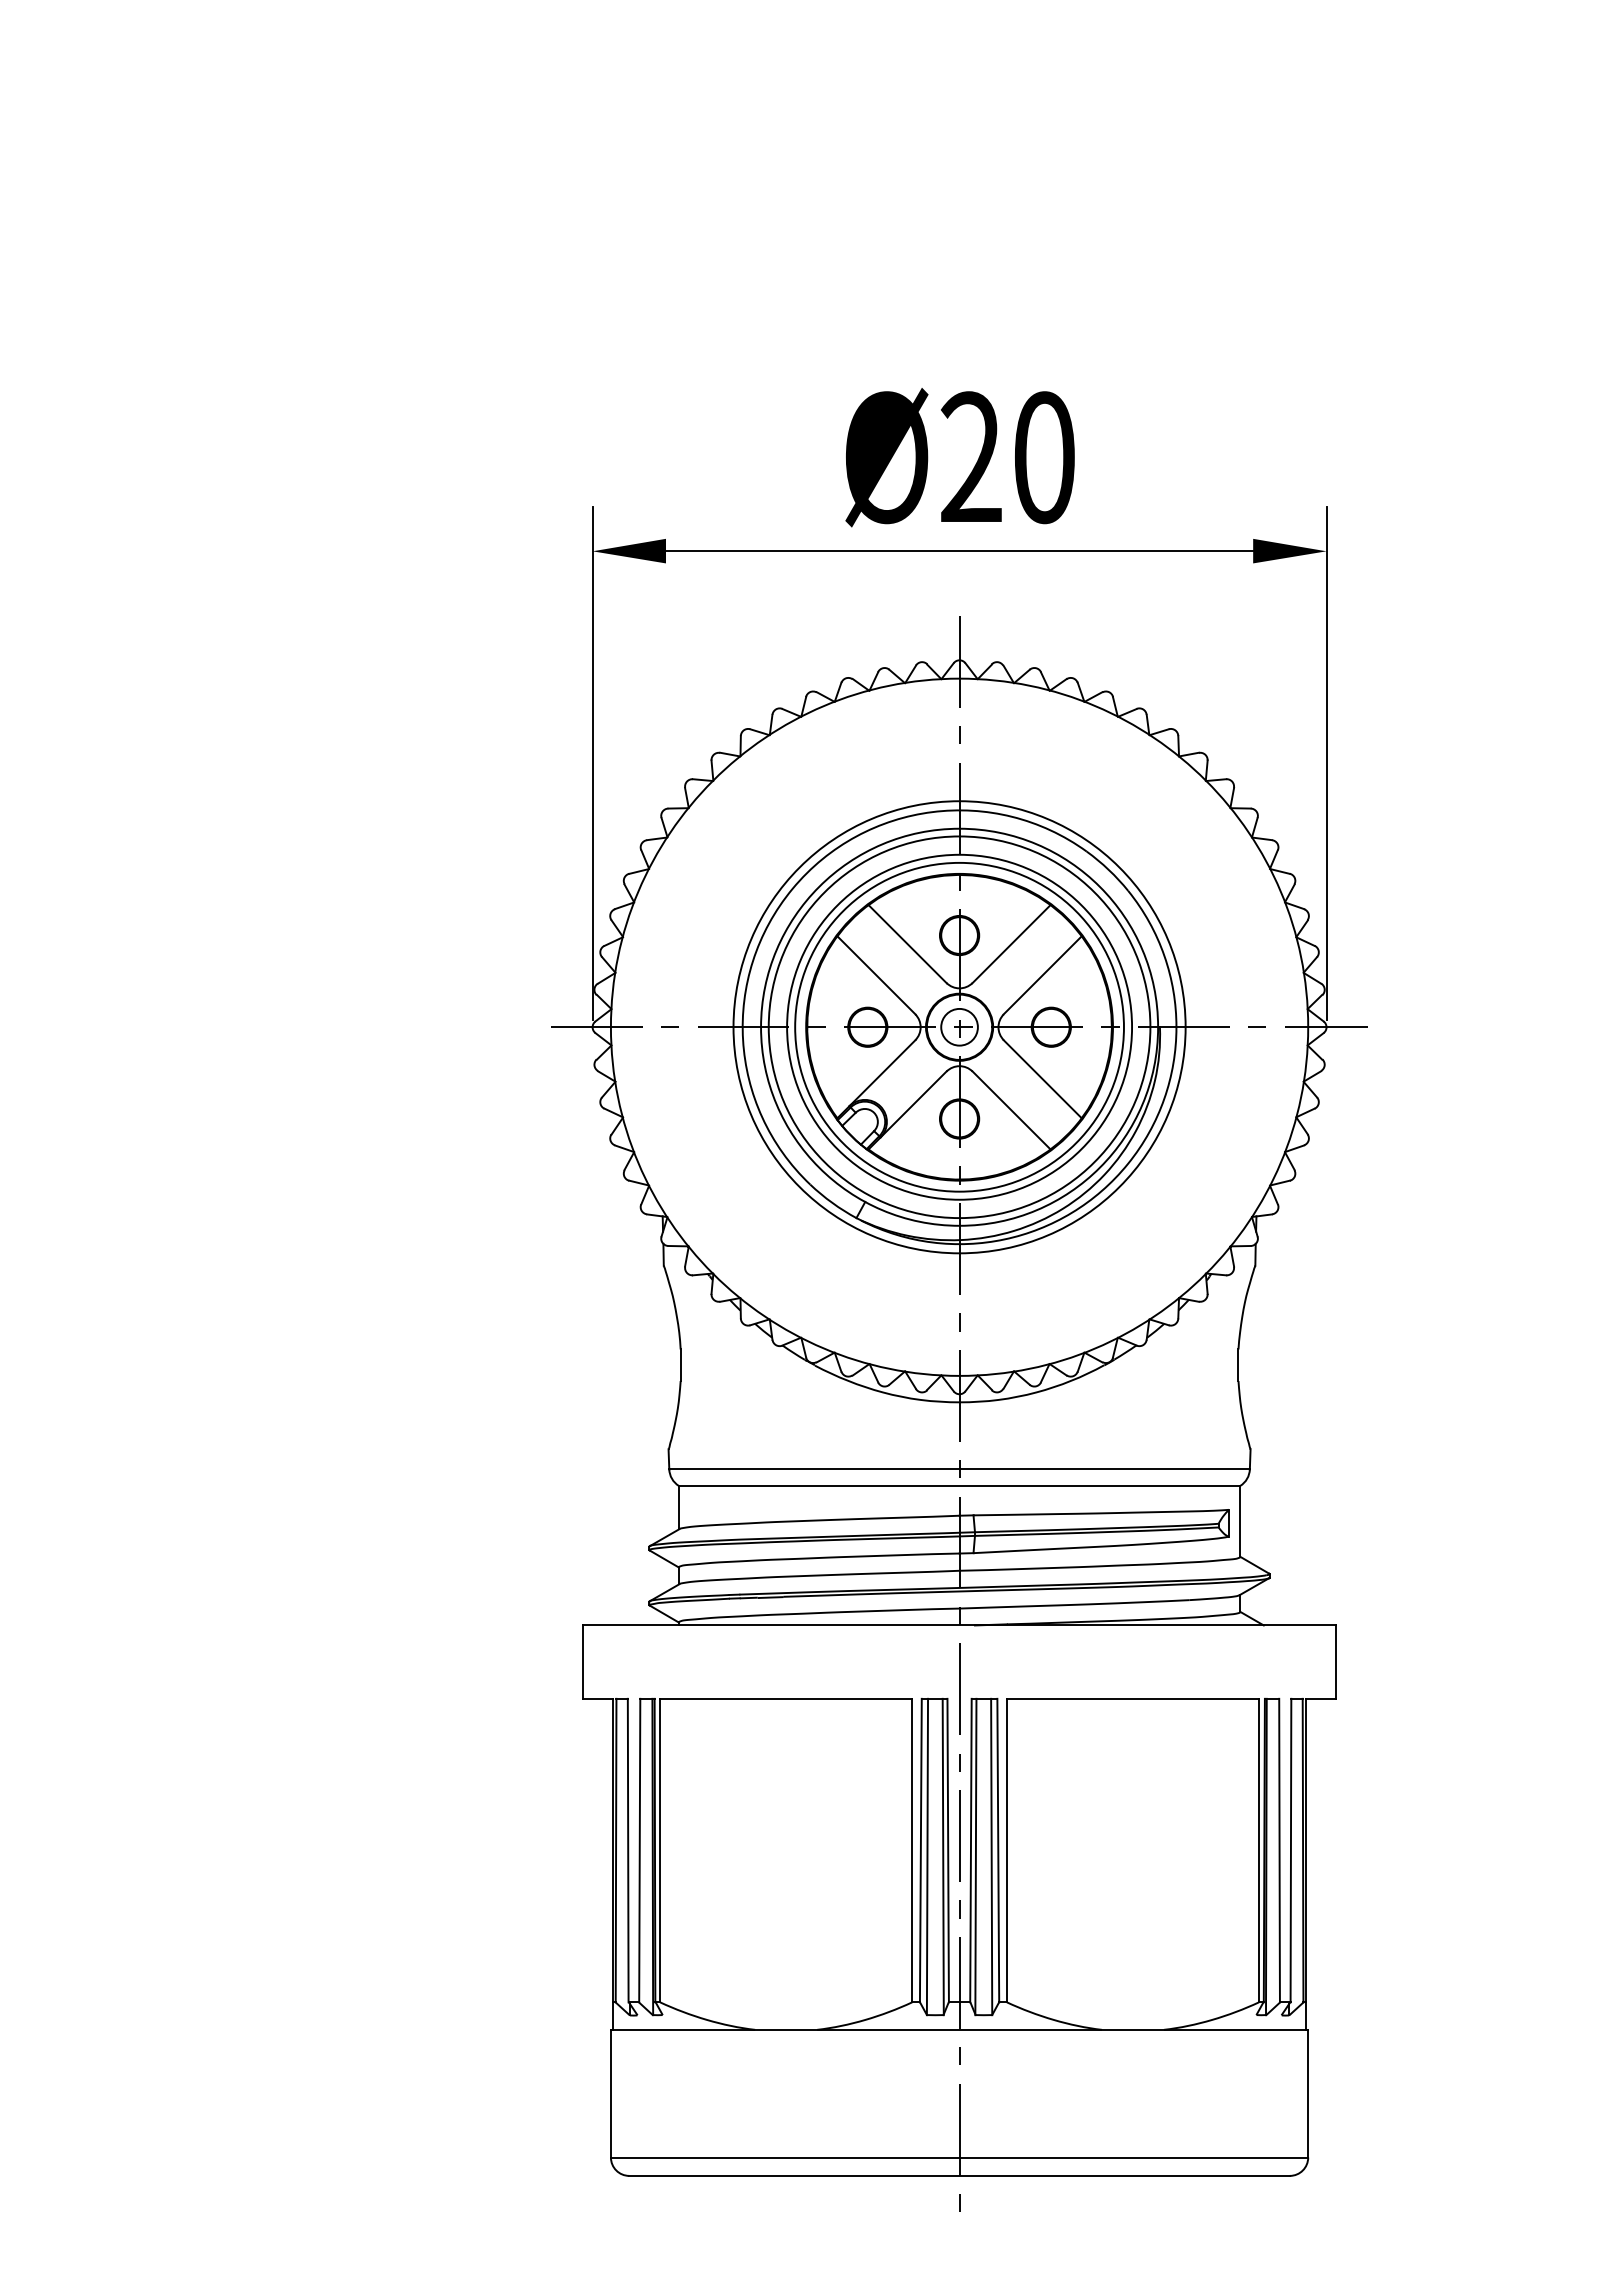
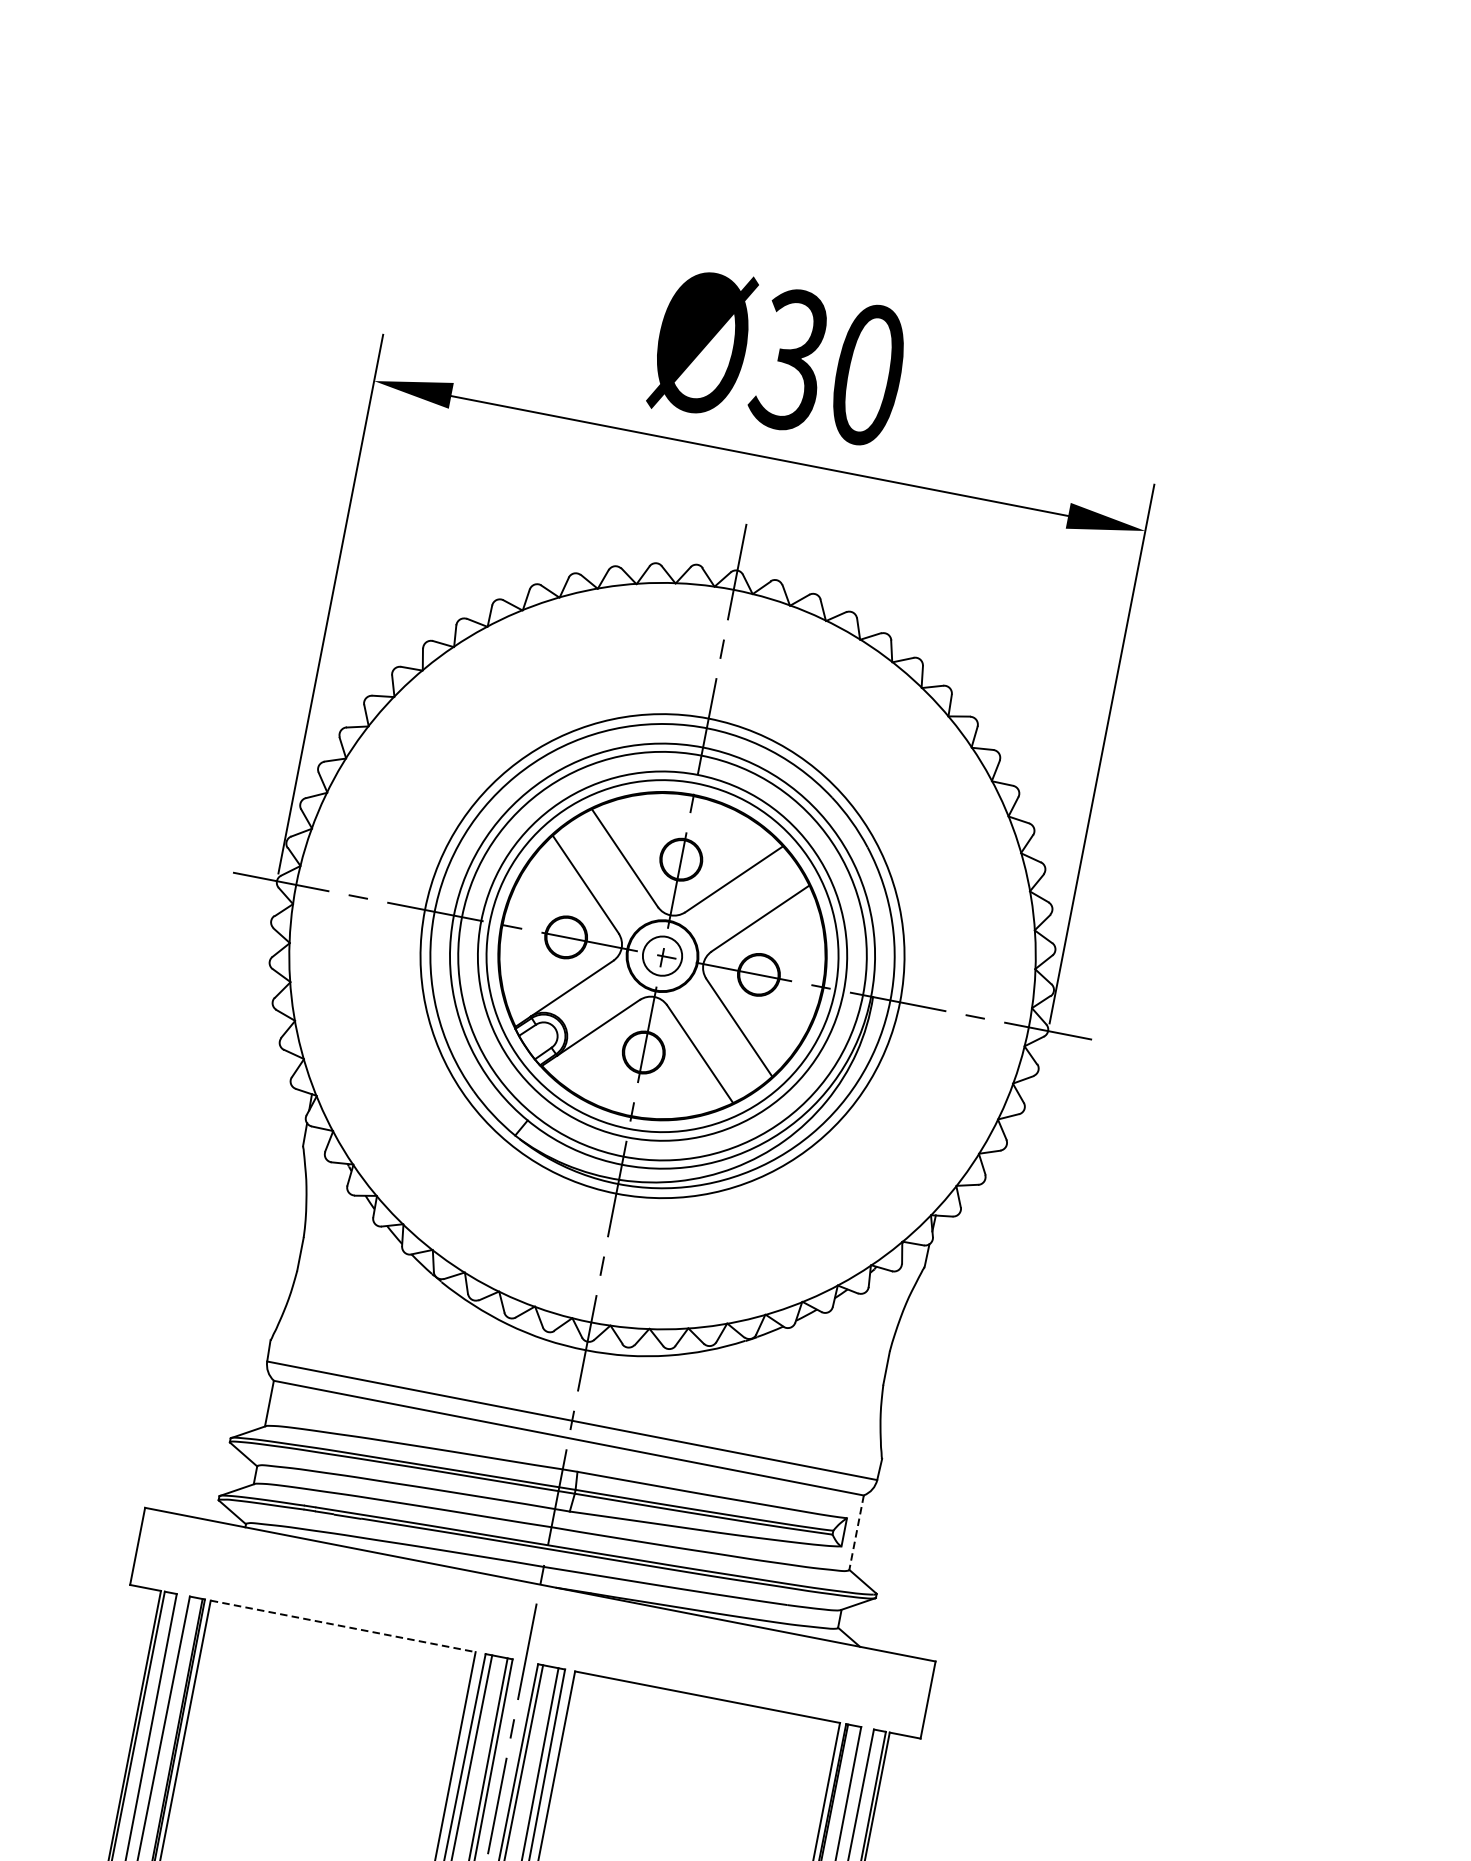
text: (970, 457) -> (790, 359), Ø20 -> Ø30
line: (1240, 1521) -> (856, 1532), solid -> dashed
line: (786, 1698) -> (343, 1626), solid -> dashed

